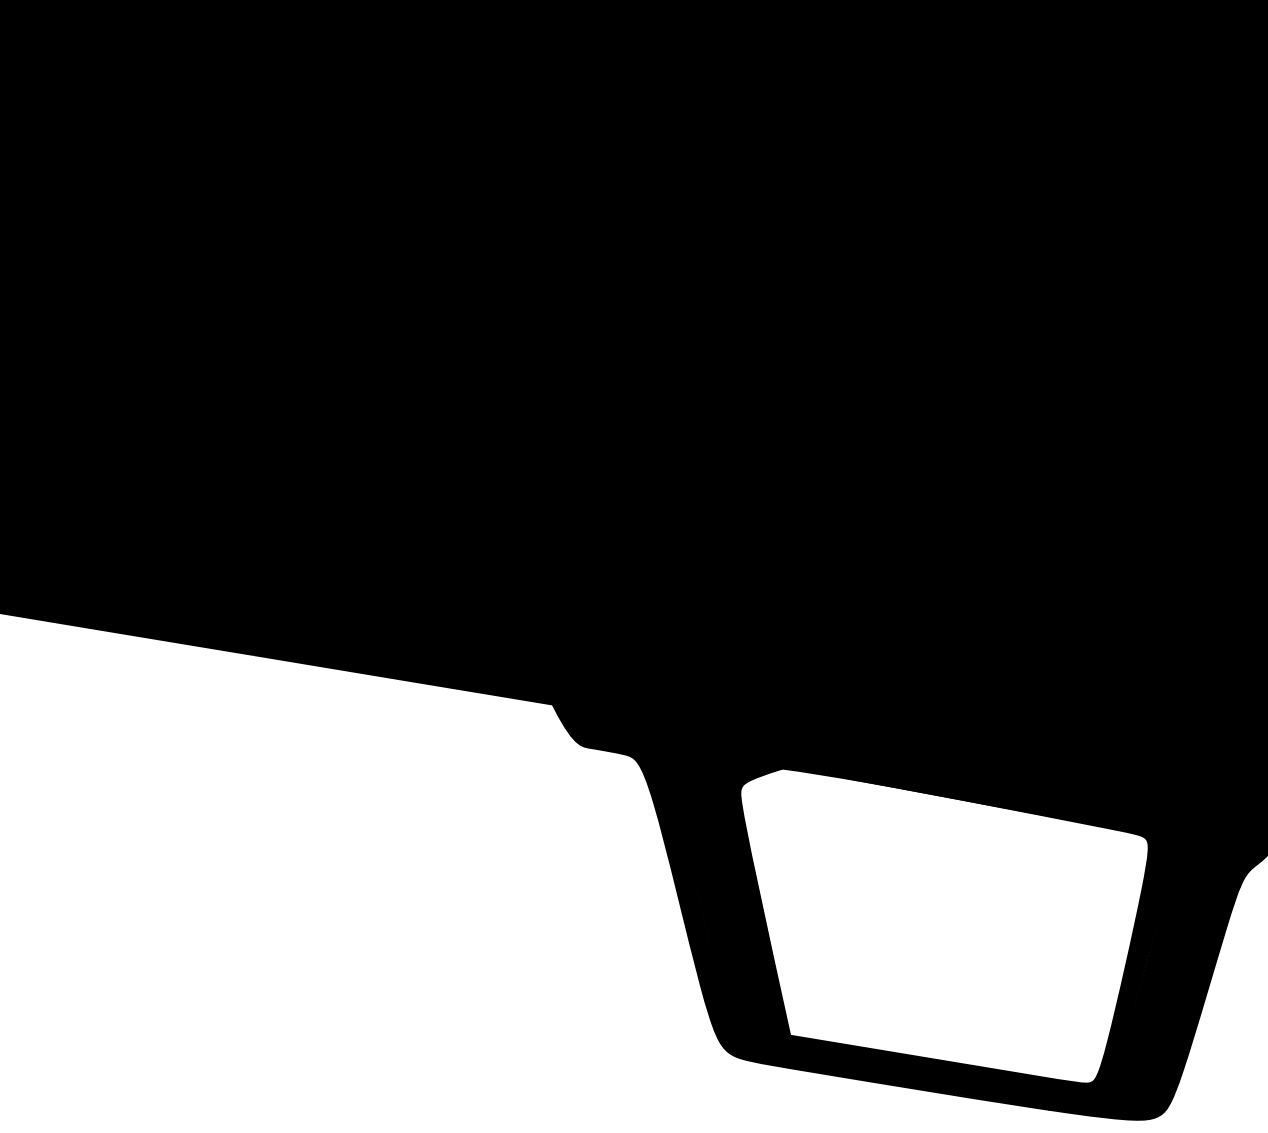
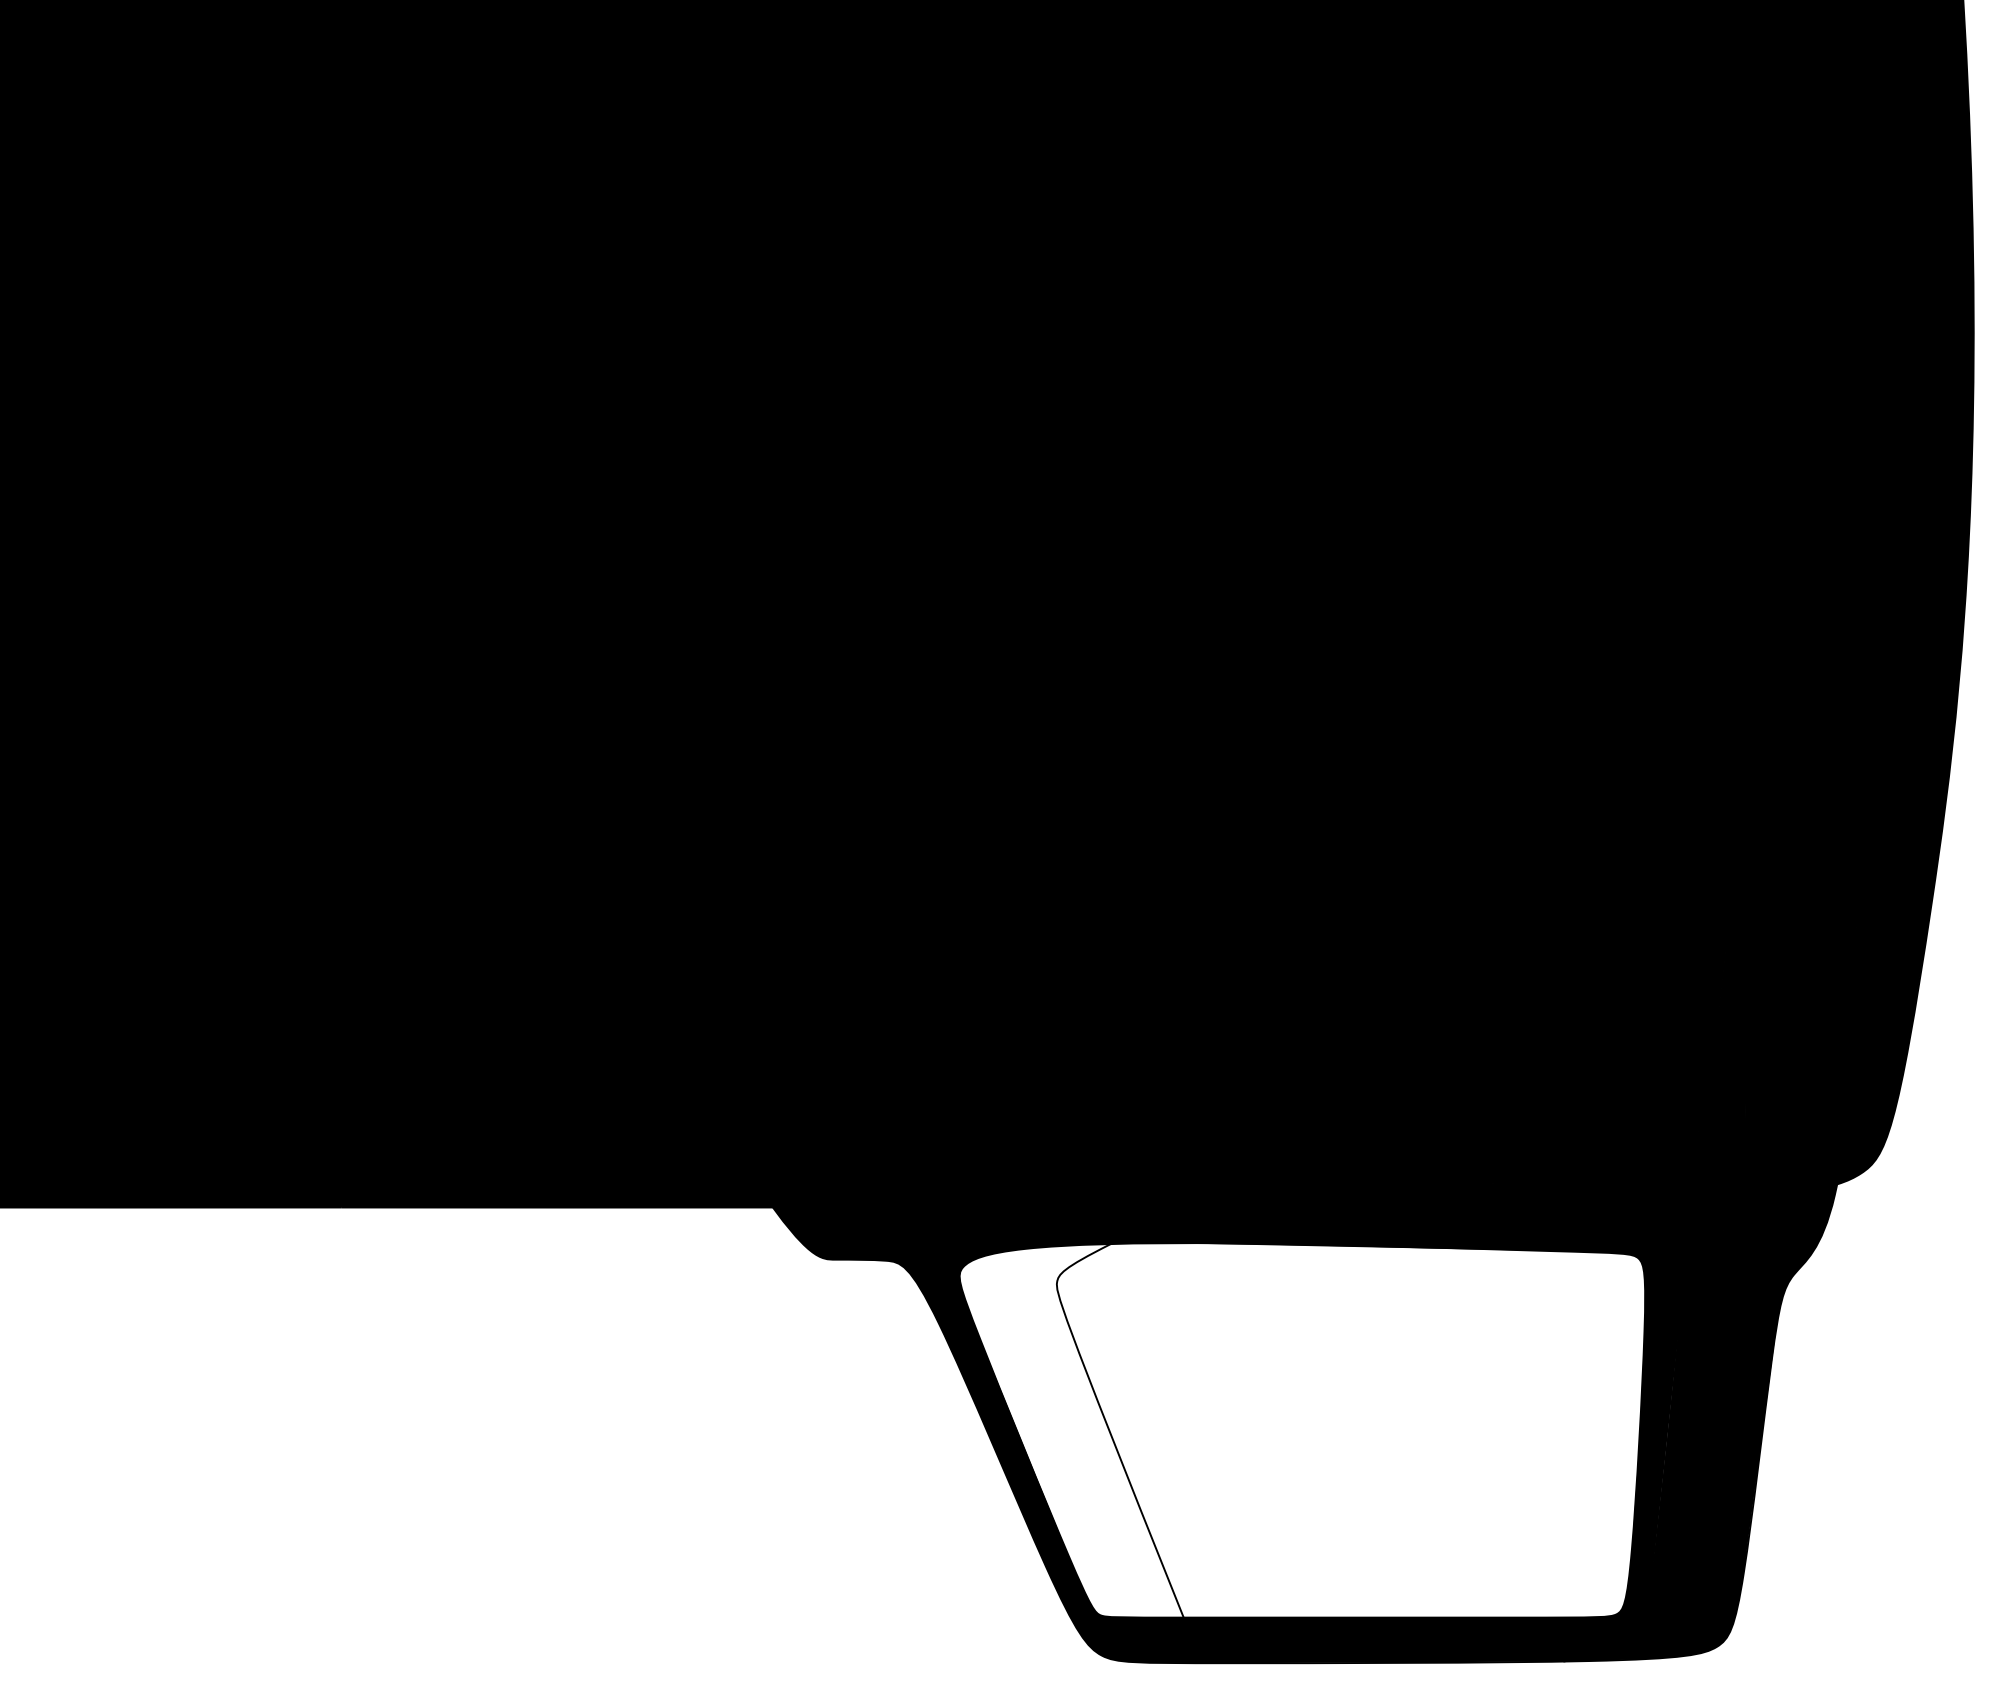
fill: (733, 893) -> (1071, 1430), removed

